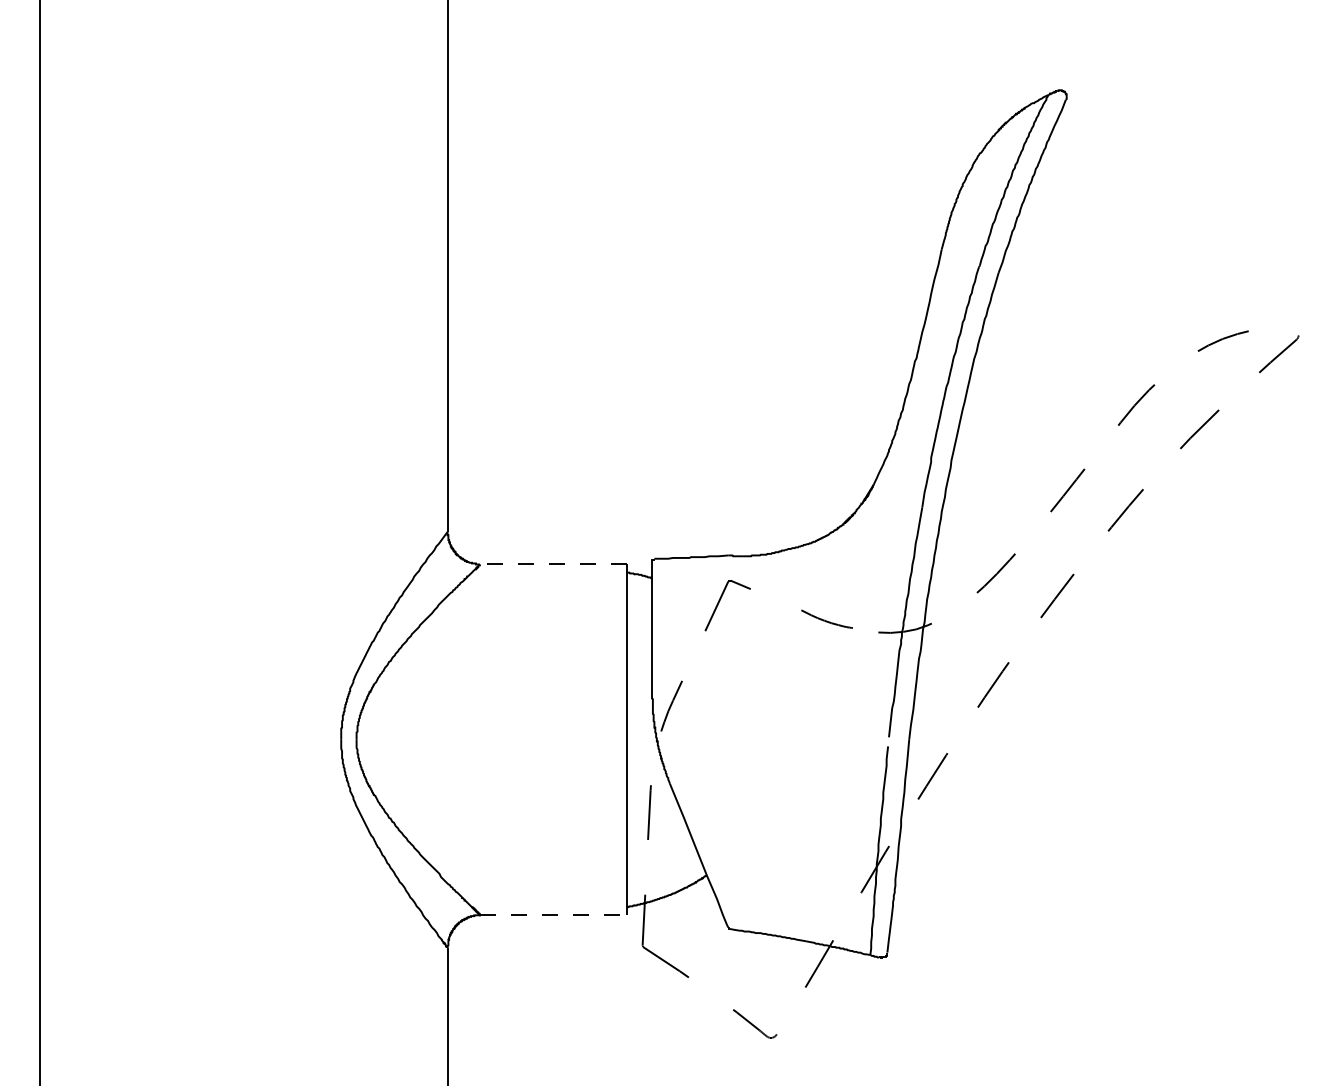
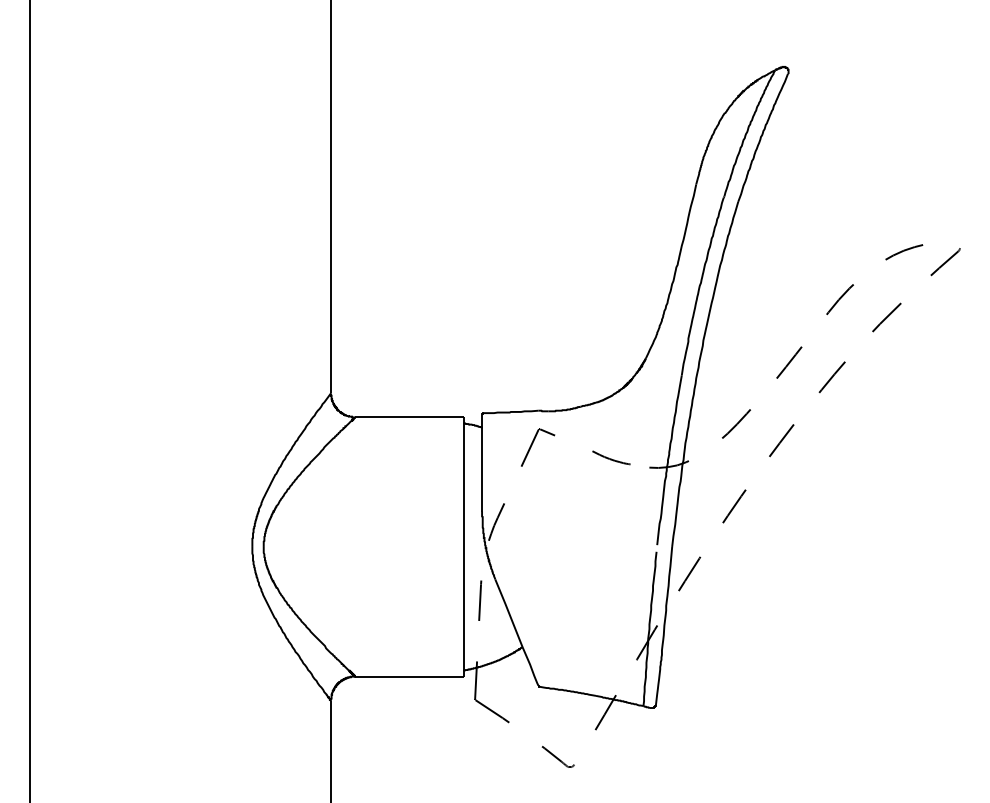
line: (552, 564) -> (408, 417), dashed -> solid
line: (553, 915) -> (409, 676), dashed -> solid

